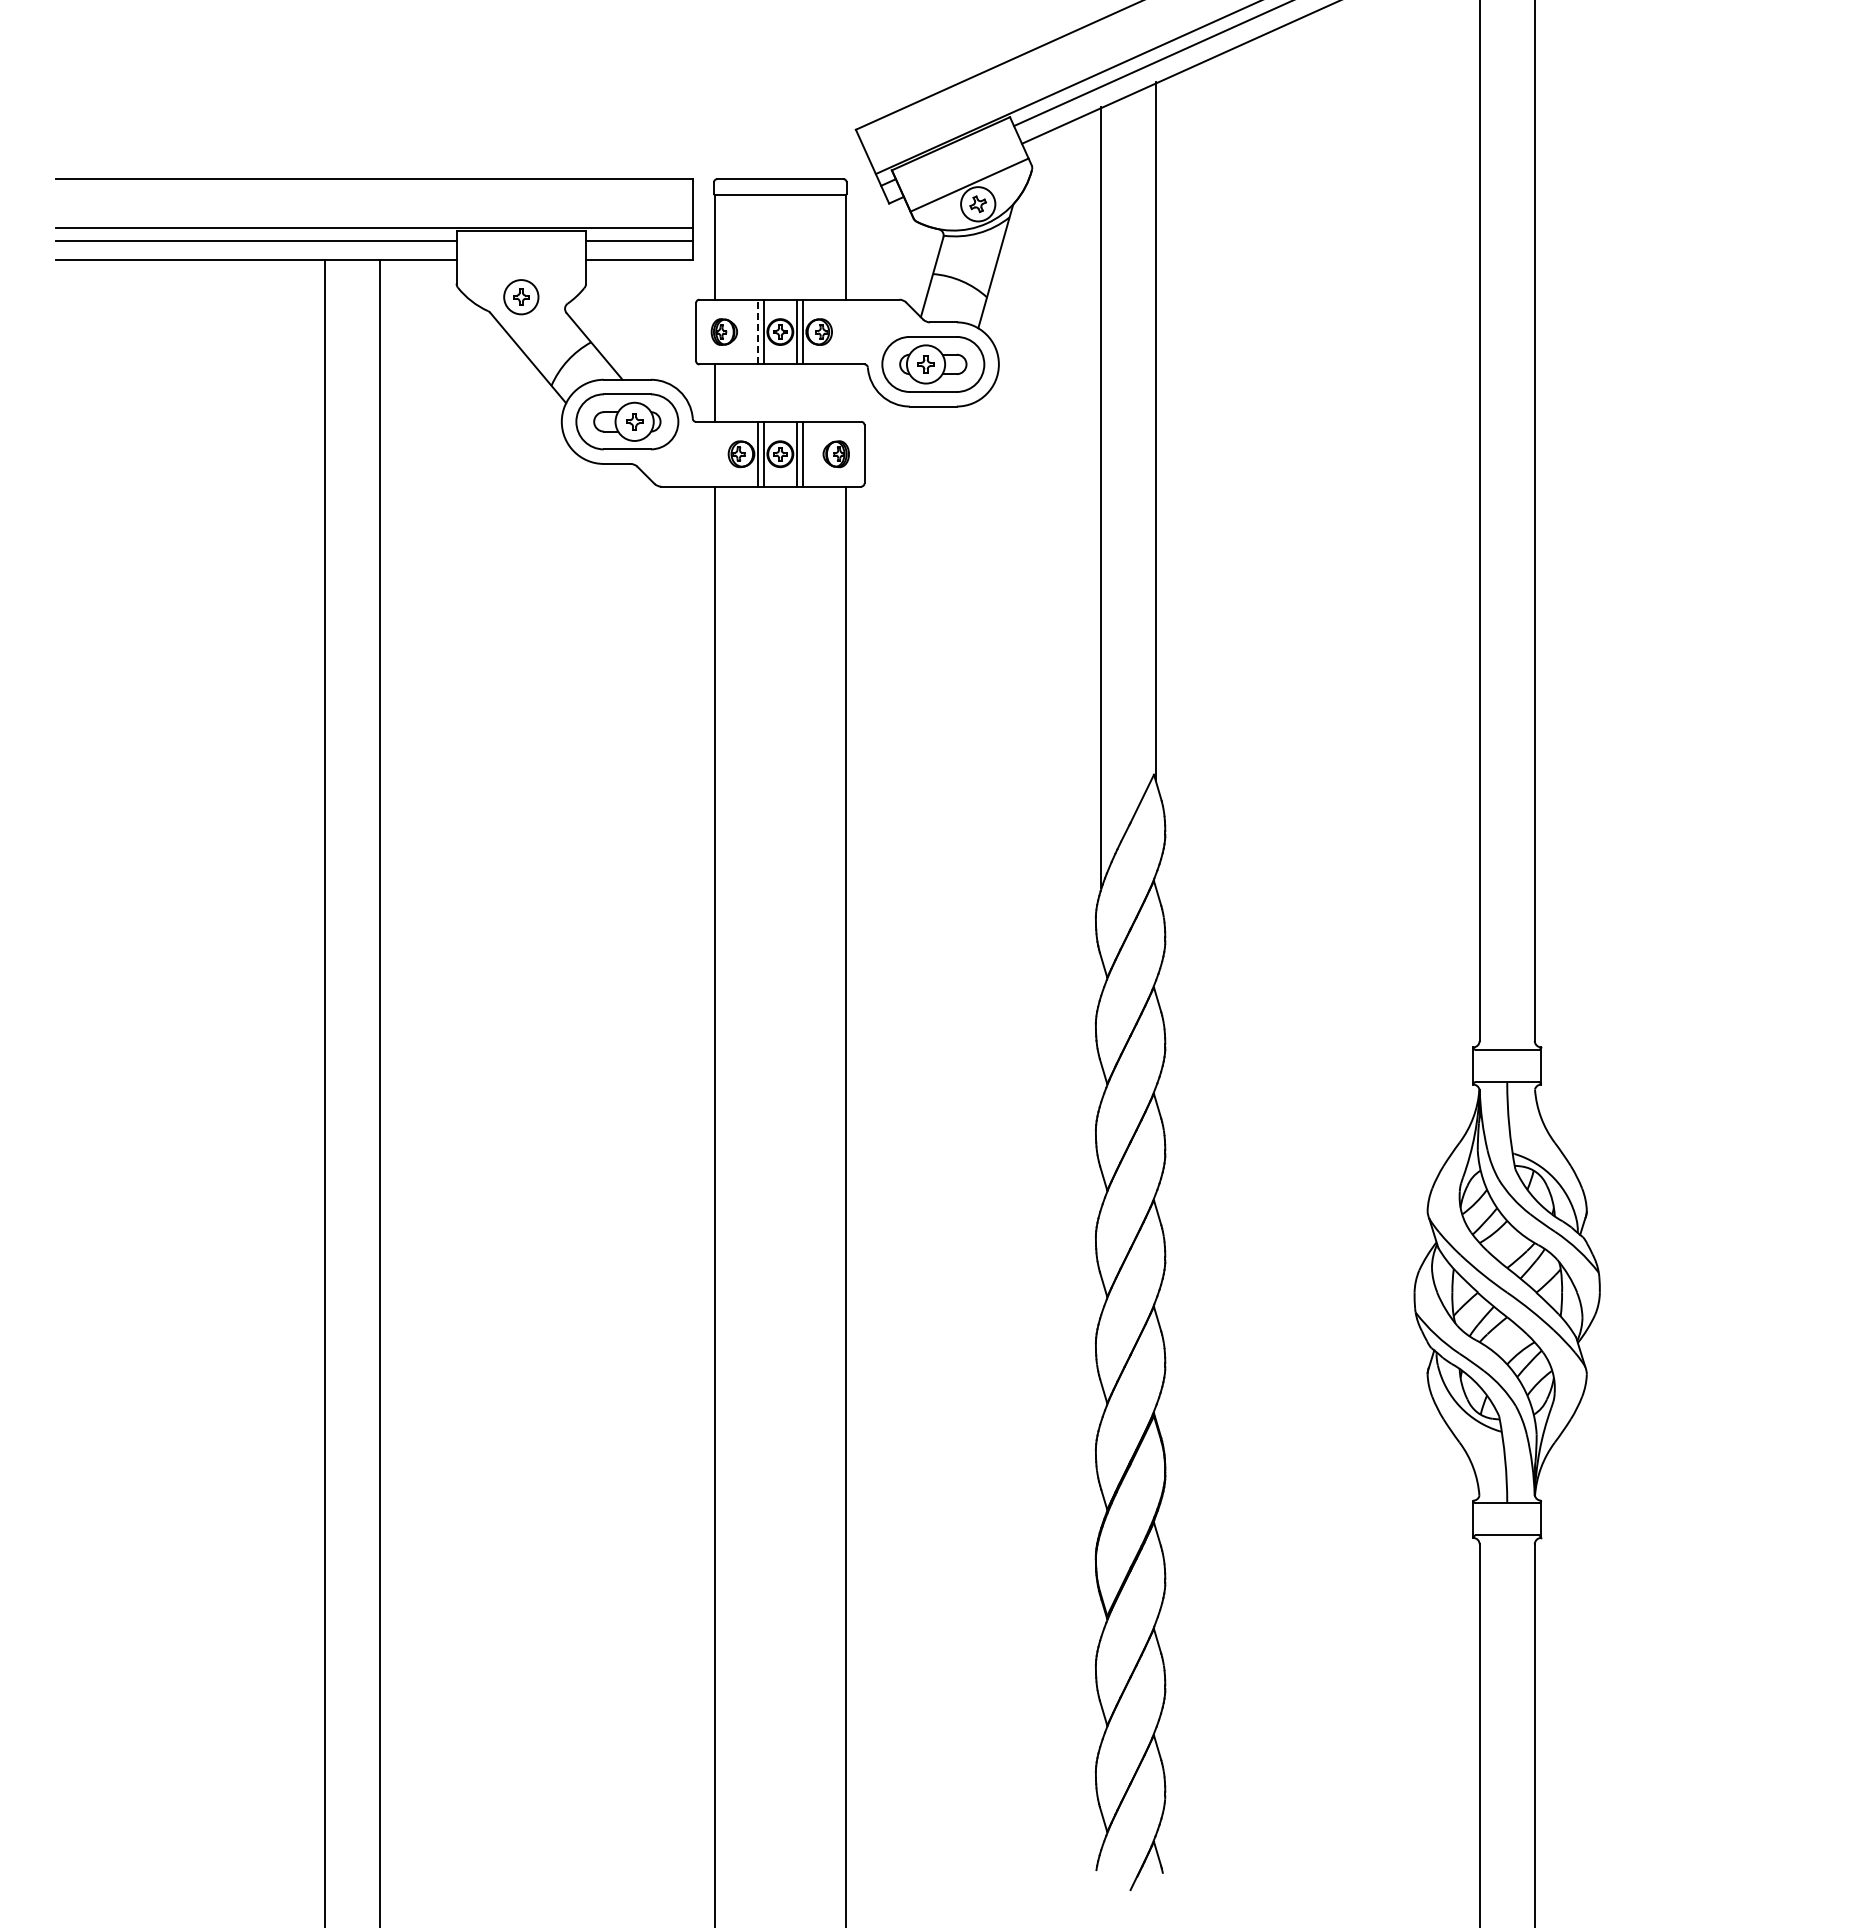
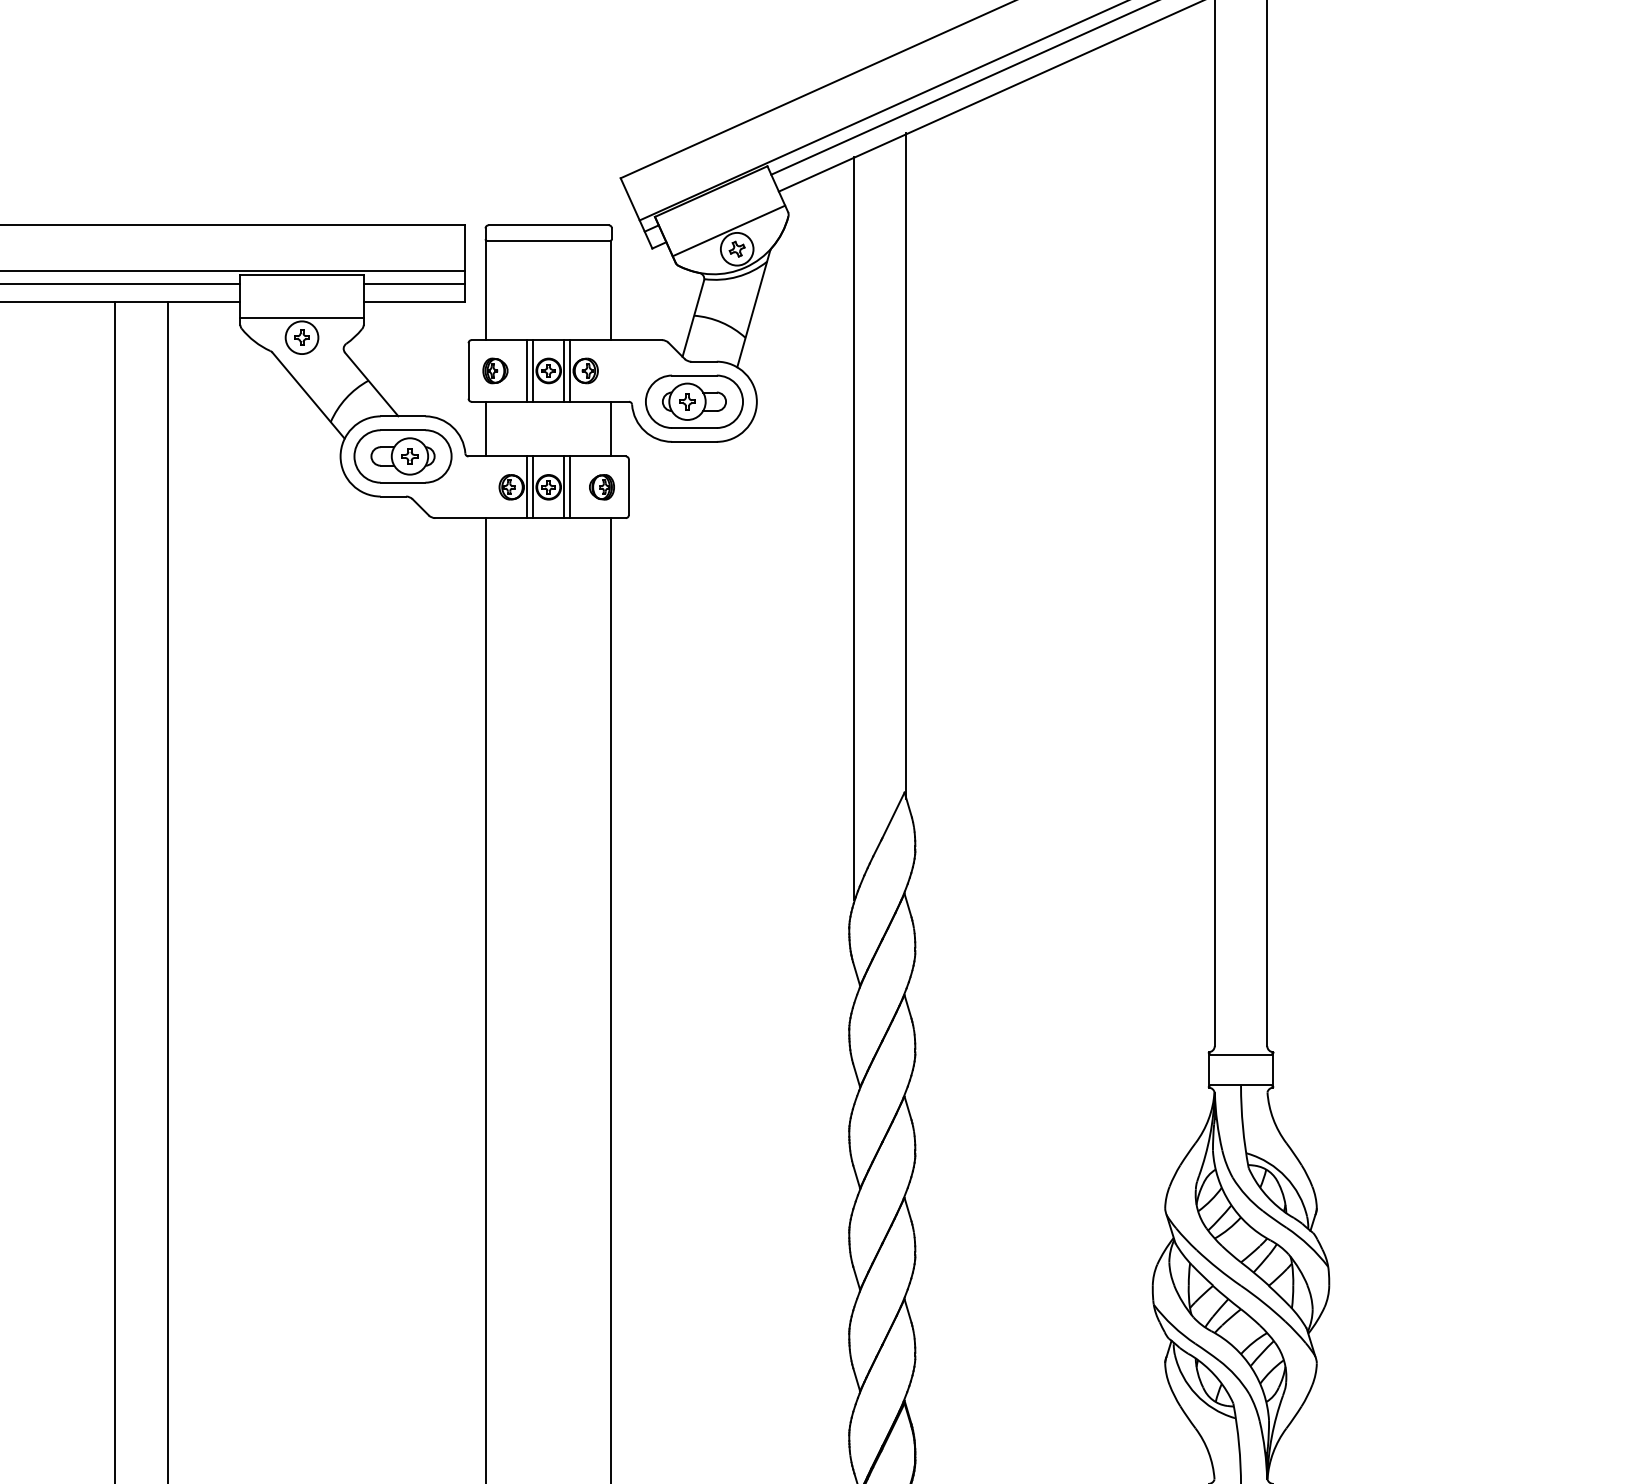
line: (521, 276) -> (302, 318), added
line: (757, 331) -> (526, 370), dashed -> solid
line: (845, 392) -> (610, 428), added

